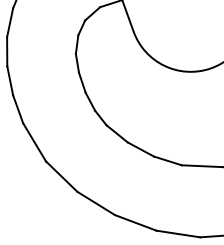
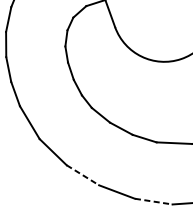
line: (96, 203) -> (83, 175), solid -> dashed
line: (178, 234) -> (153, 202), solid -> dashed

